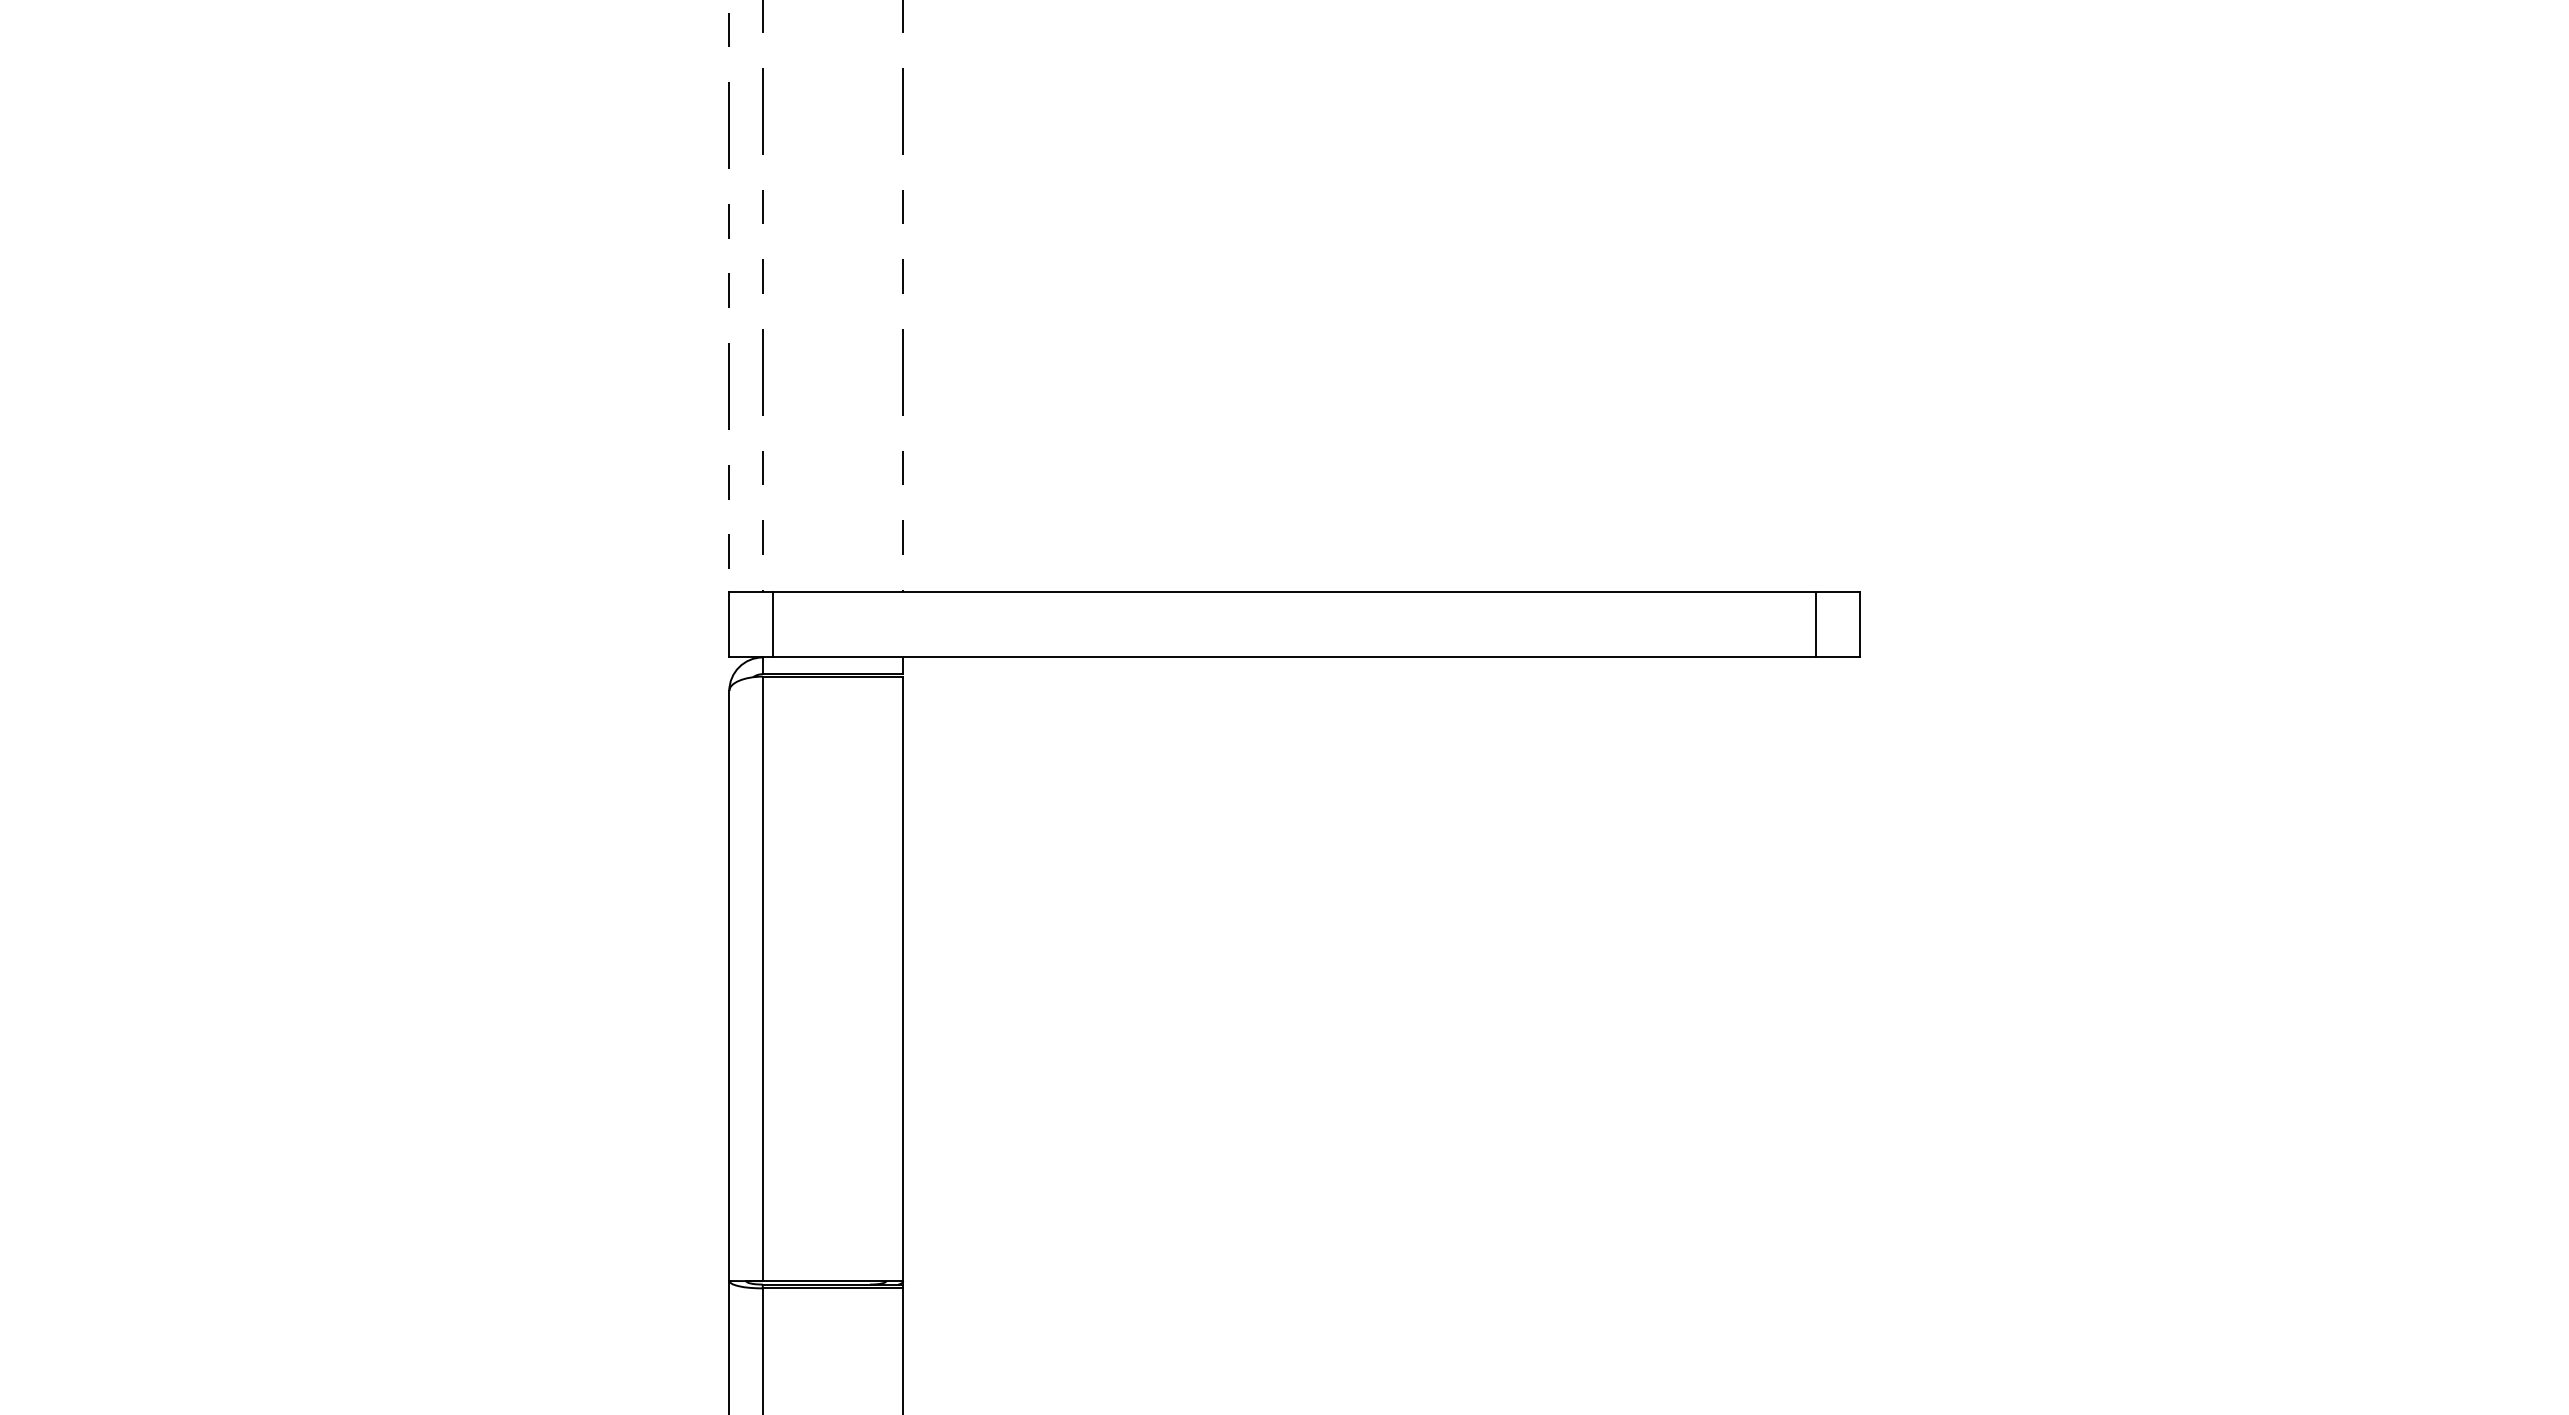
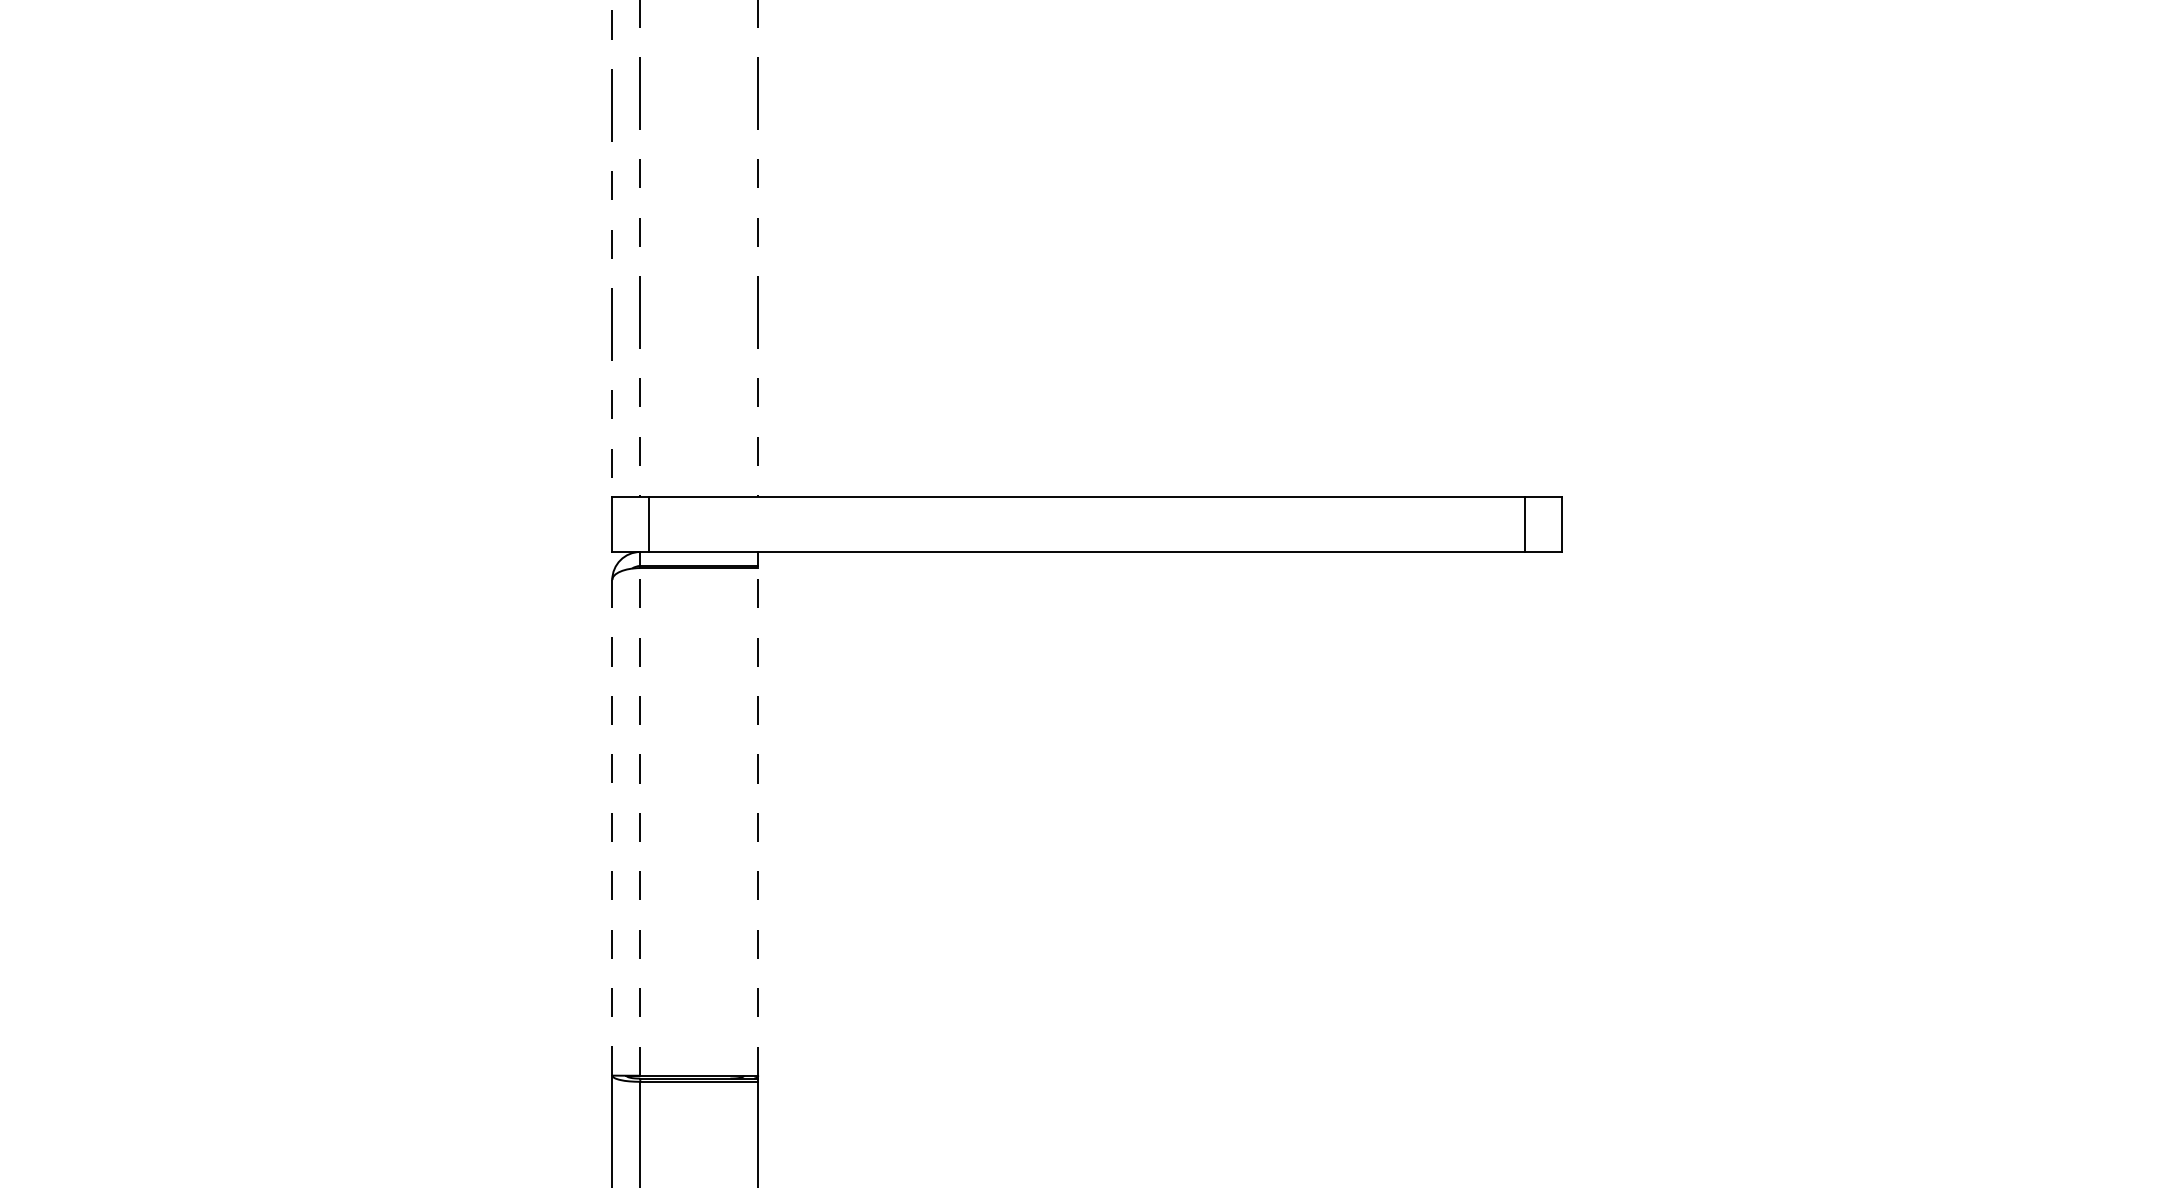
line: (762, 978) -> (640, 821), solid -> dashed
line: (903, 978) -> (758, 821), solid -> dashed
line: (729, 985) -> (612, 827), solid -> dashed

